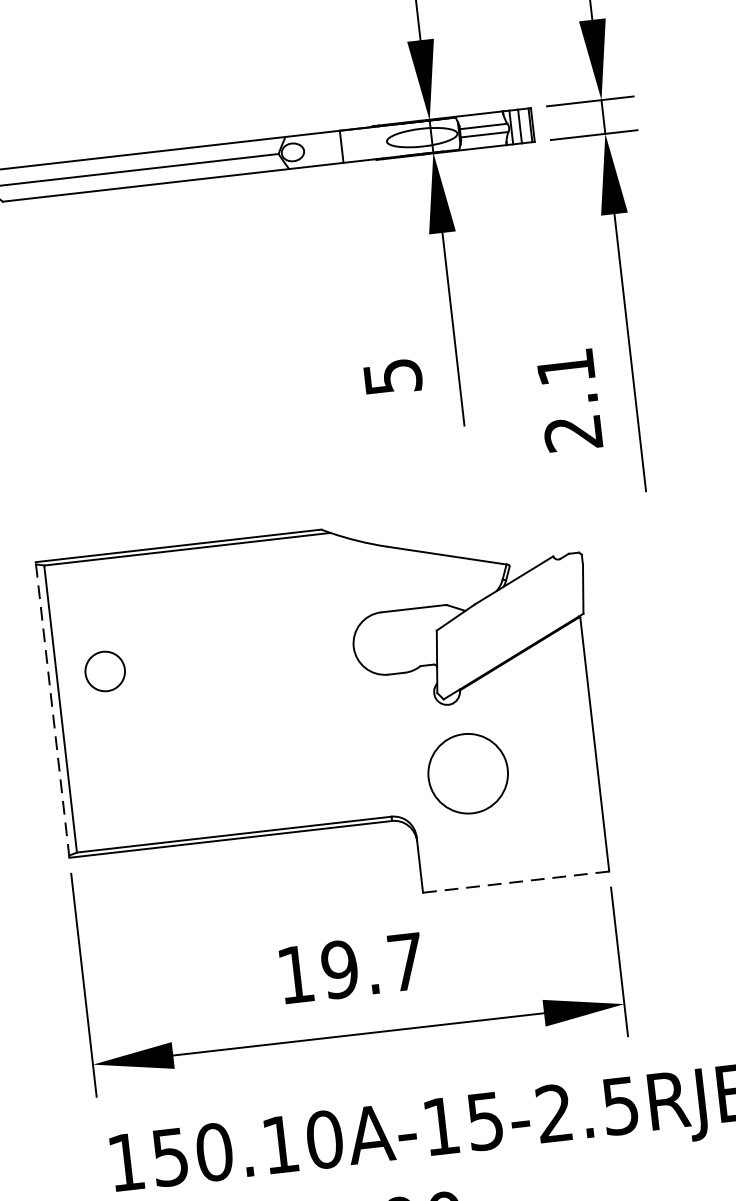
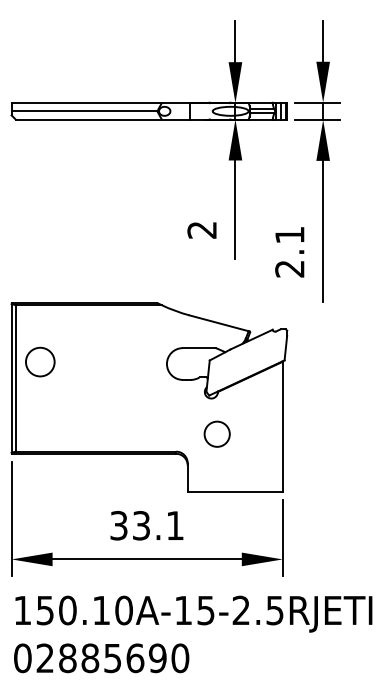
text: (391, 377) -> (201, 230), 5 -> 2
circle: (105, 670) -> (40, 361), size x1.43
line: (52, 708) -> (11, 377), dashed -> solid
circle: (466, 772) -> (216, 433), size x0.62
line: (516, 881) -> (235, 491), dashed -> solid
text: (349, 968) -> (146, 525), 19.7 -> 33.1

